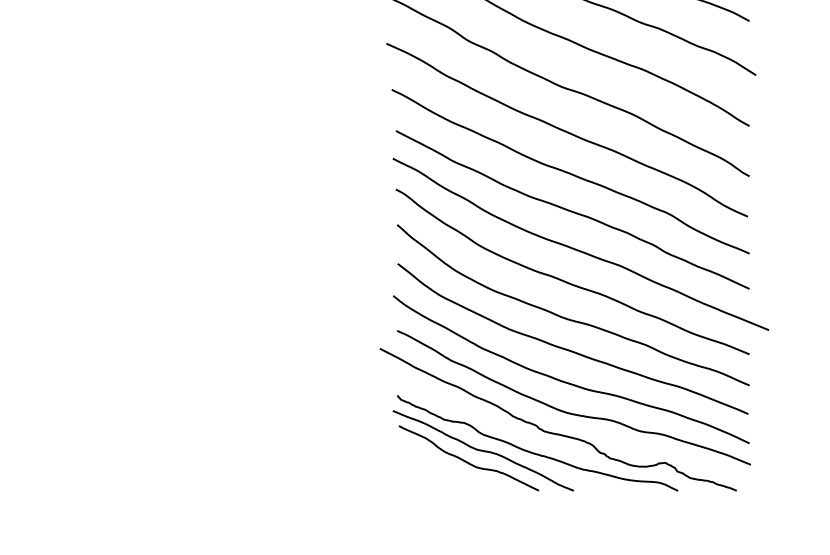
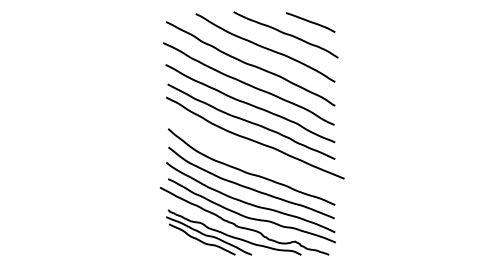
curve: (568, 281) -> (249, 155), removed

